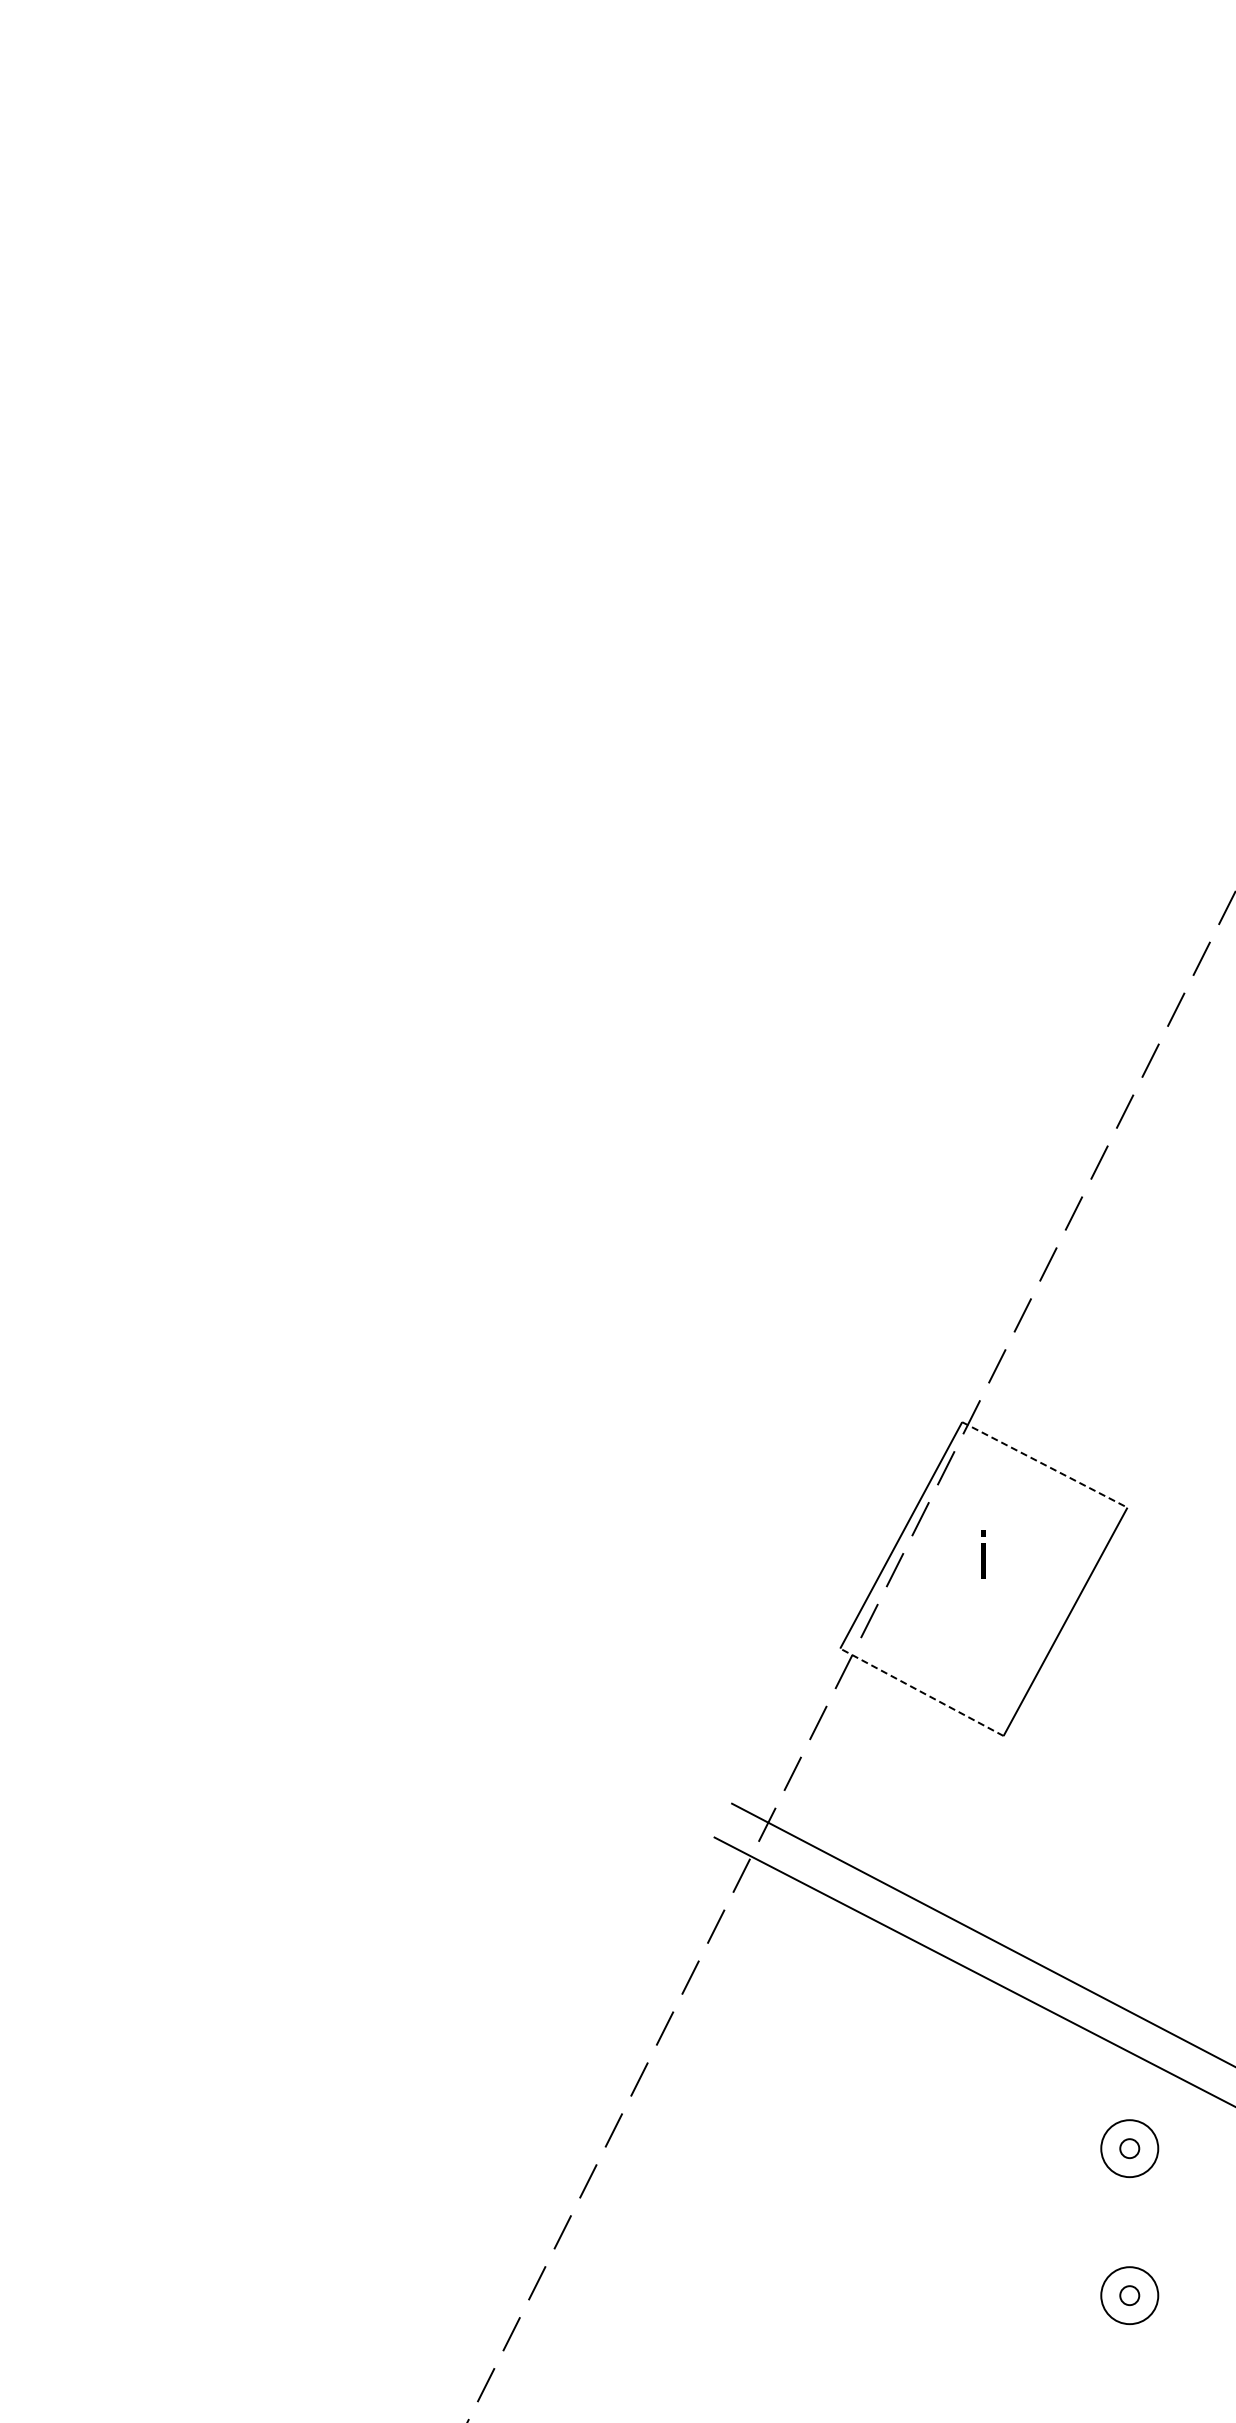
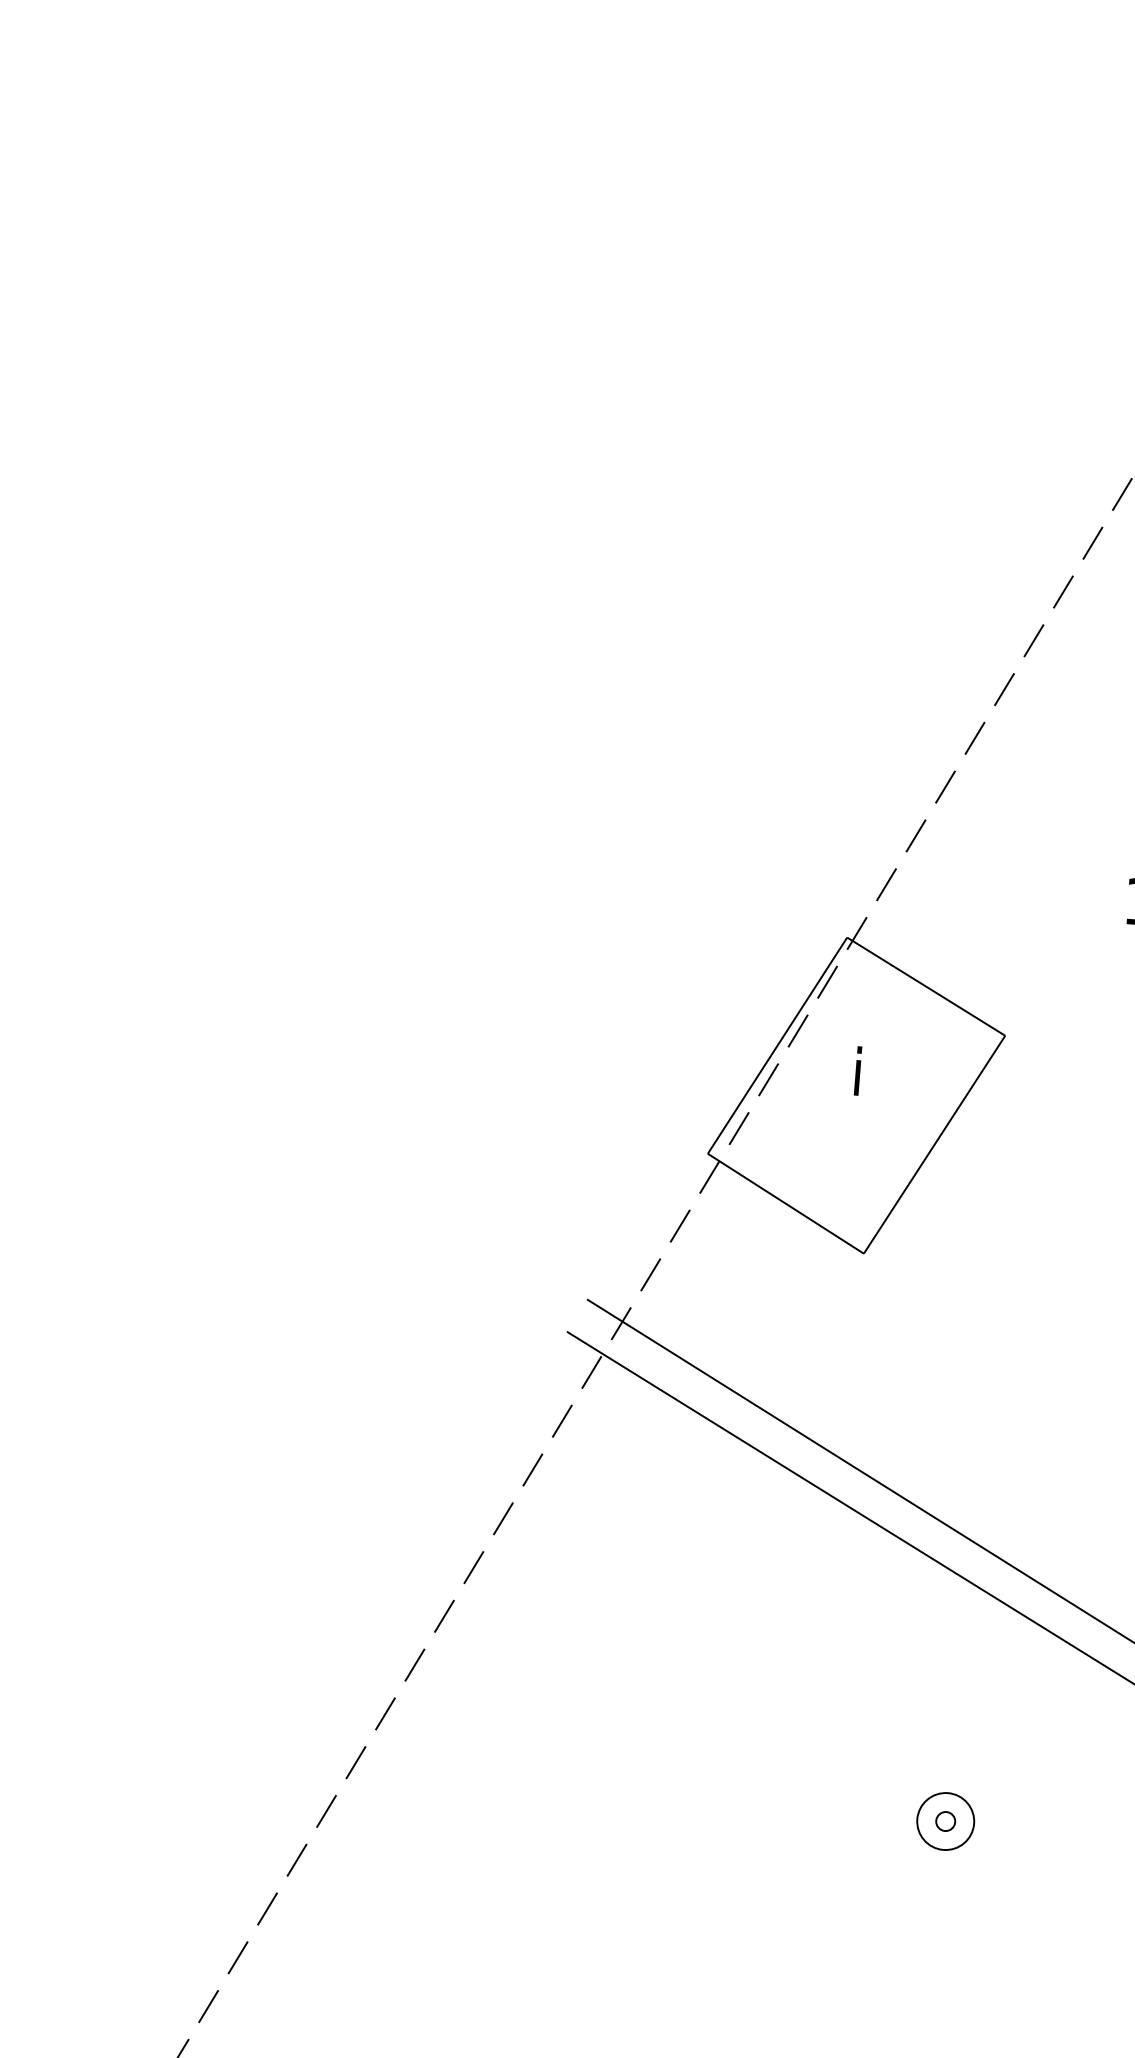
line: (1045, 1465) -> (926, 987), dashed -> solid
line: (921, 1692) -> (785, 1203), dashed -> solid
part: (1129, 2148) -> (957, 1674), removed

